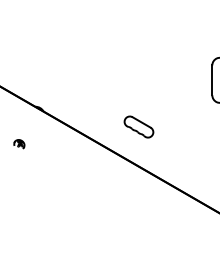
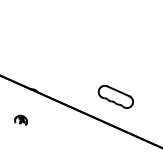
part: (138, 126) -> (115, 96), size x1.43
part: (19, 144) -> (21, 120), size x1.43

